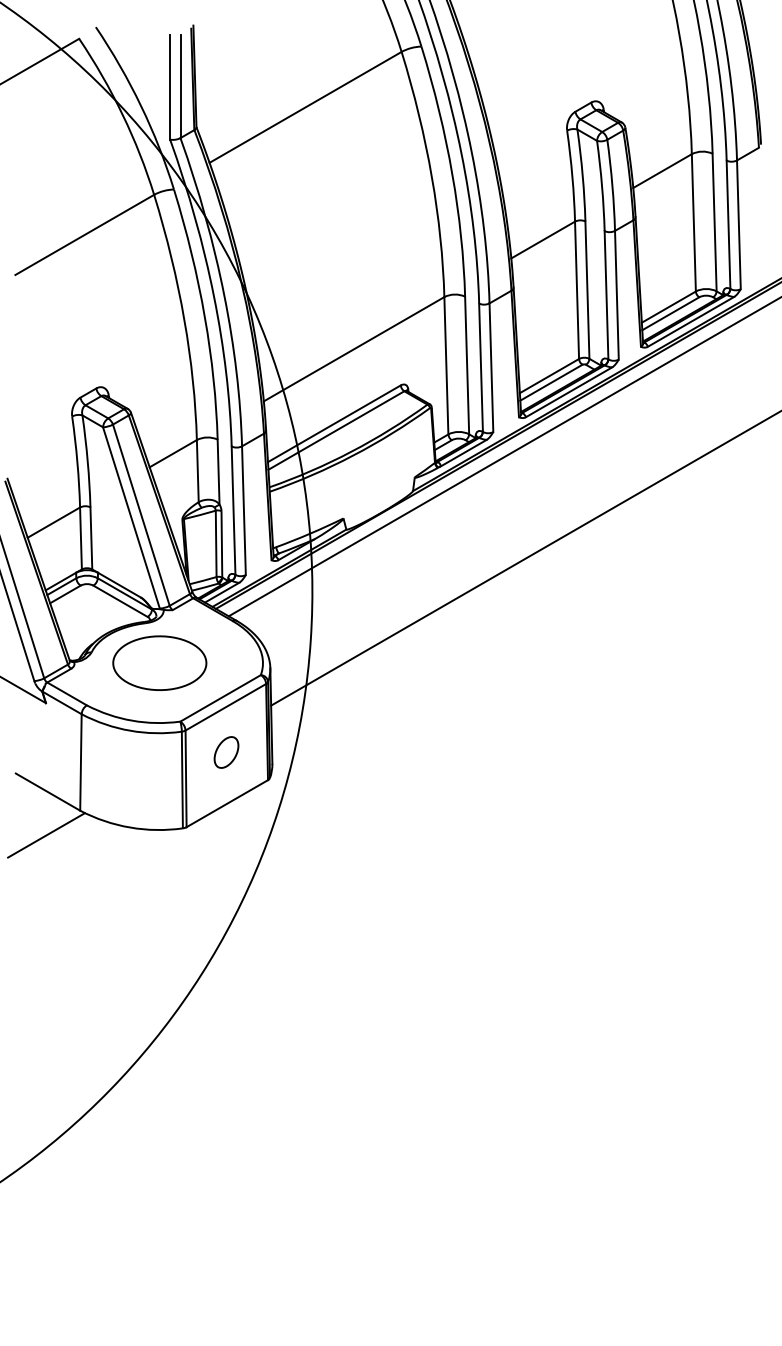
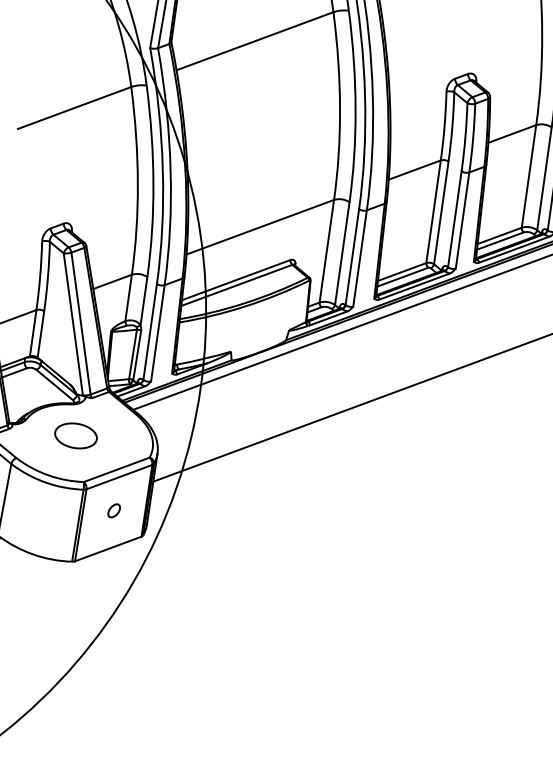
part: (159, 662) -> (75, 435), size x0.6
part: (226, 752) -> (114, 510), size x0.6

